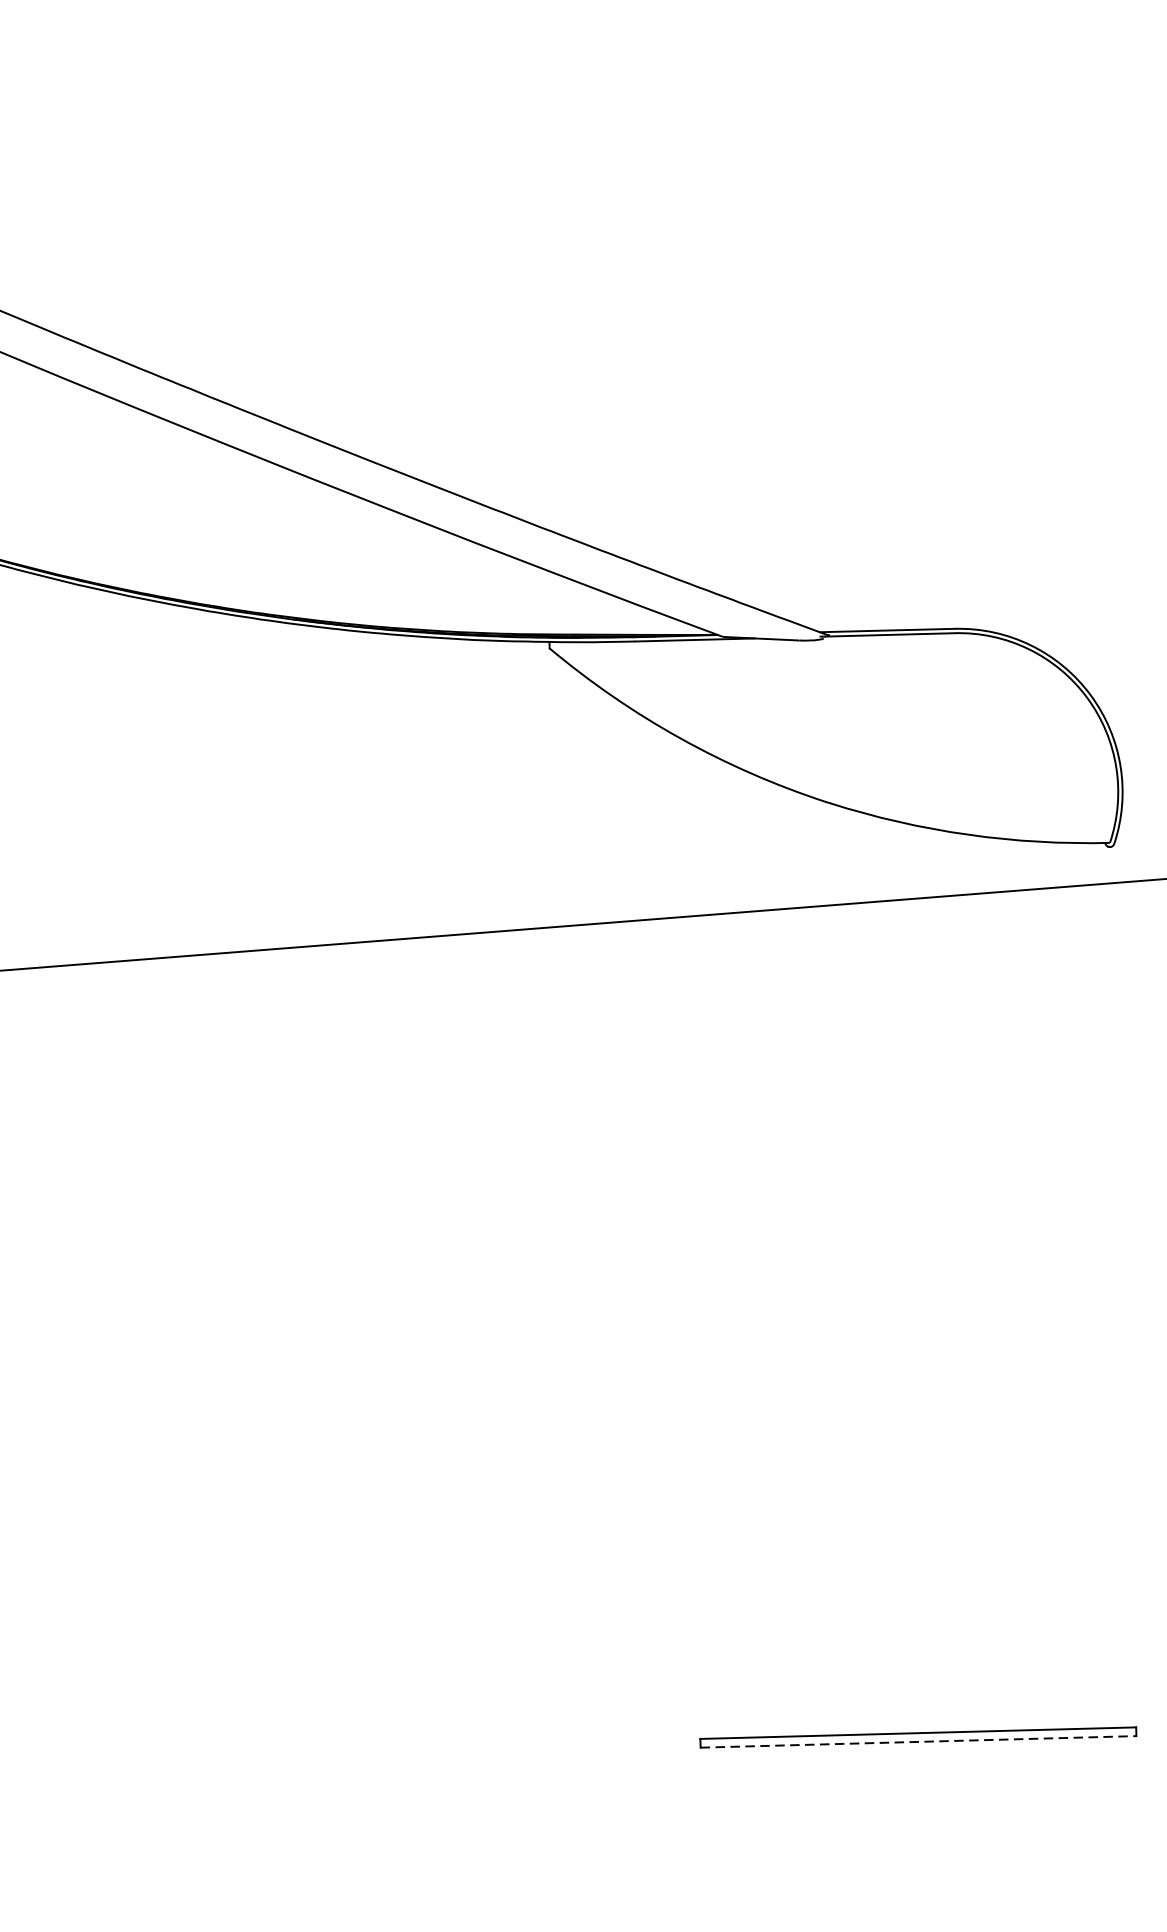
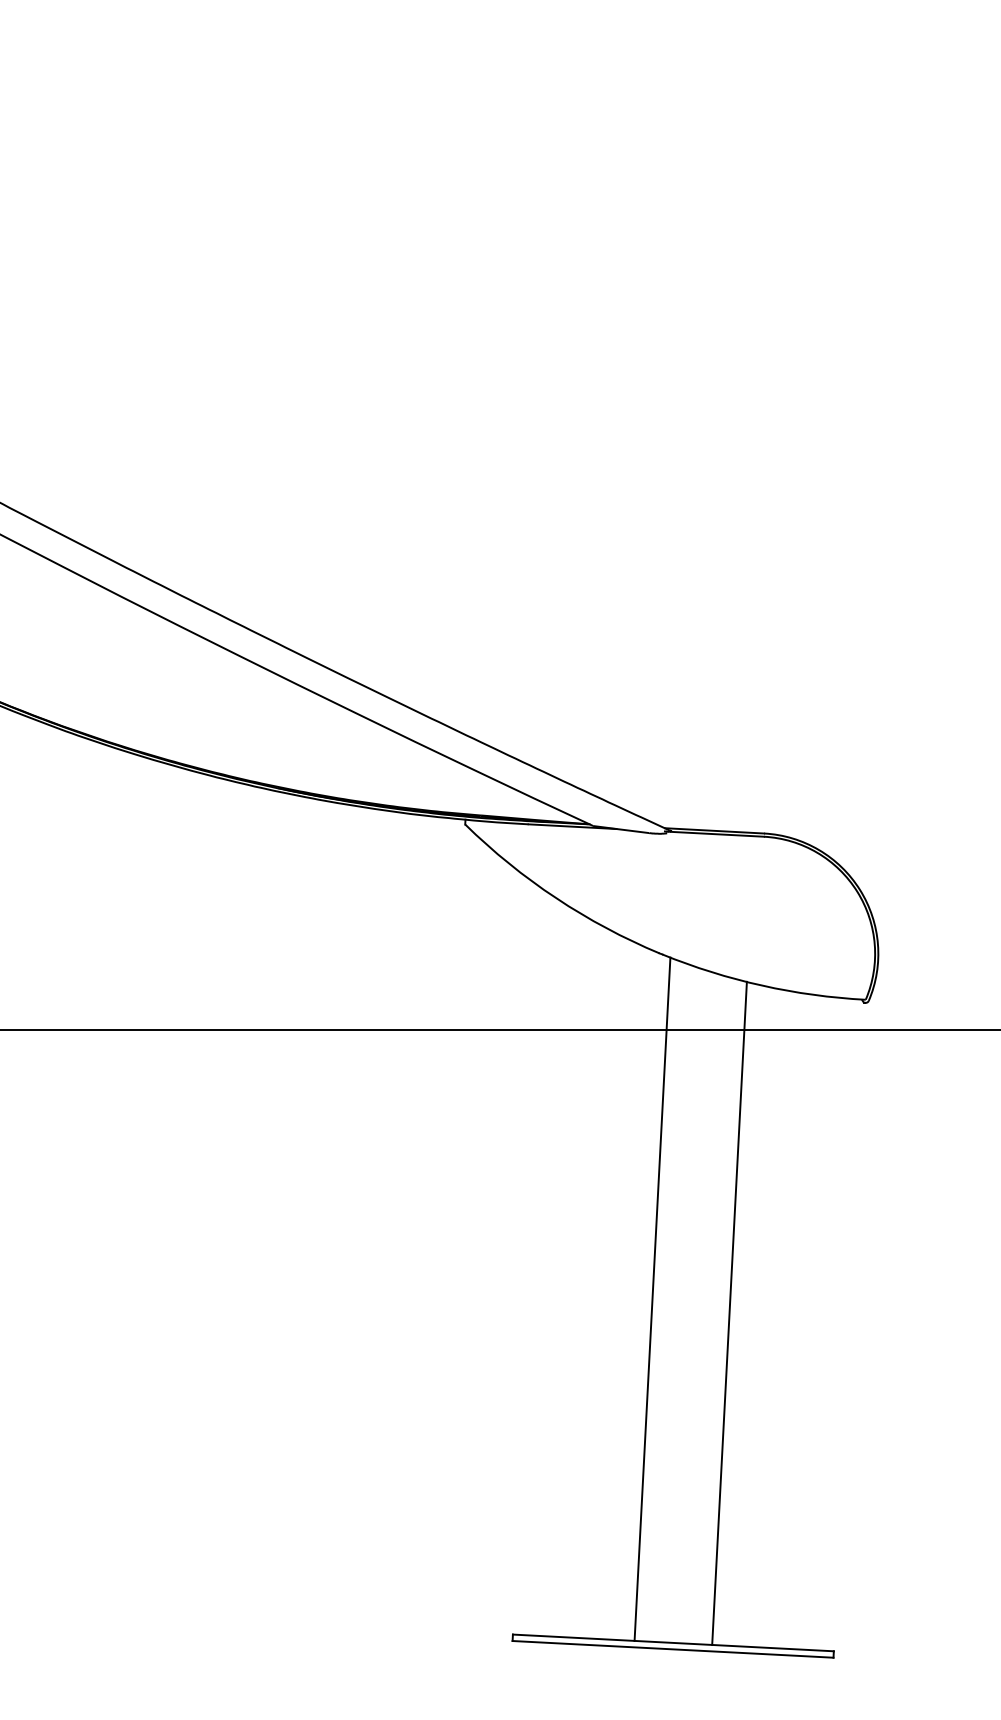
line: (853, 1270) -> (652, 1299), added
line: (959, 1281) -> (729, 1313), added
line: (919, 1742) -> (673, 1649), dashed -> solid

